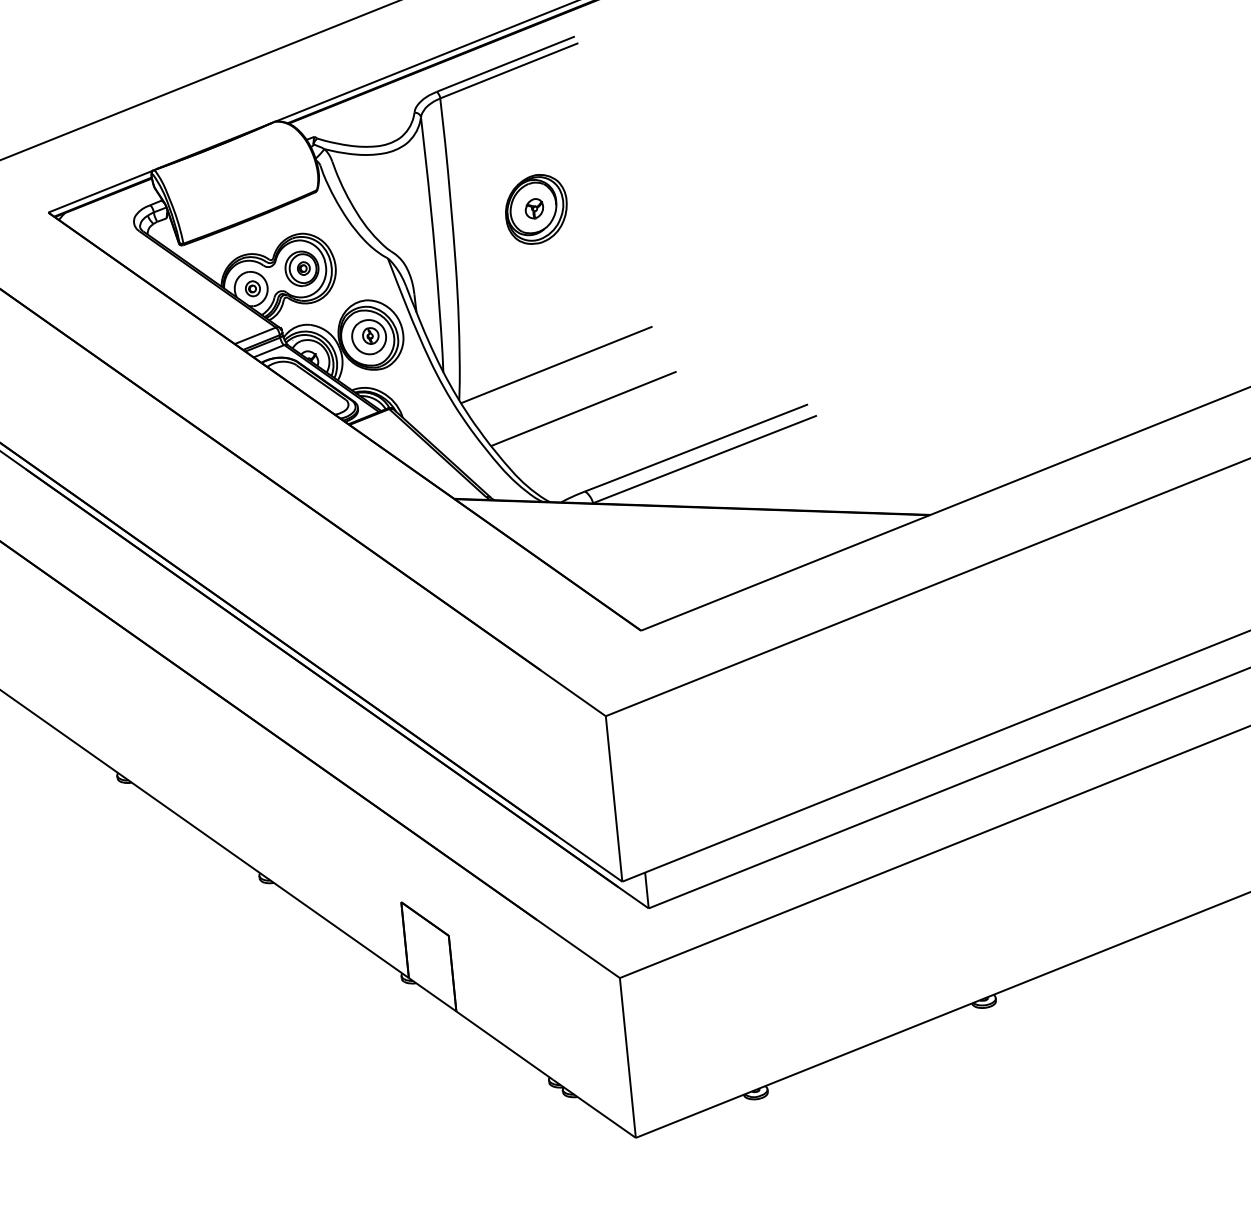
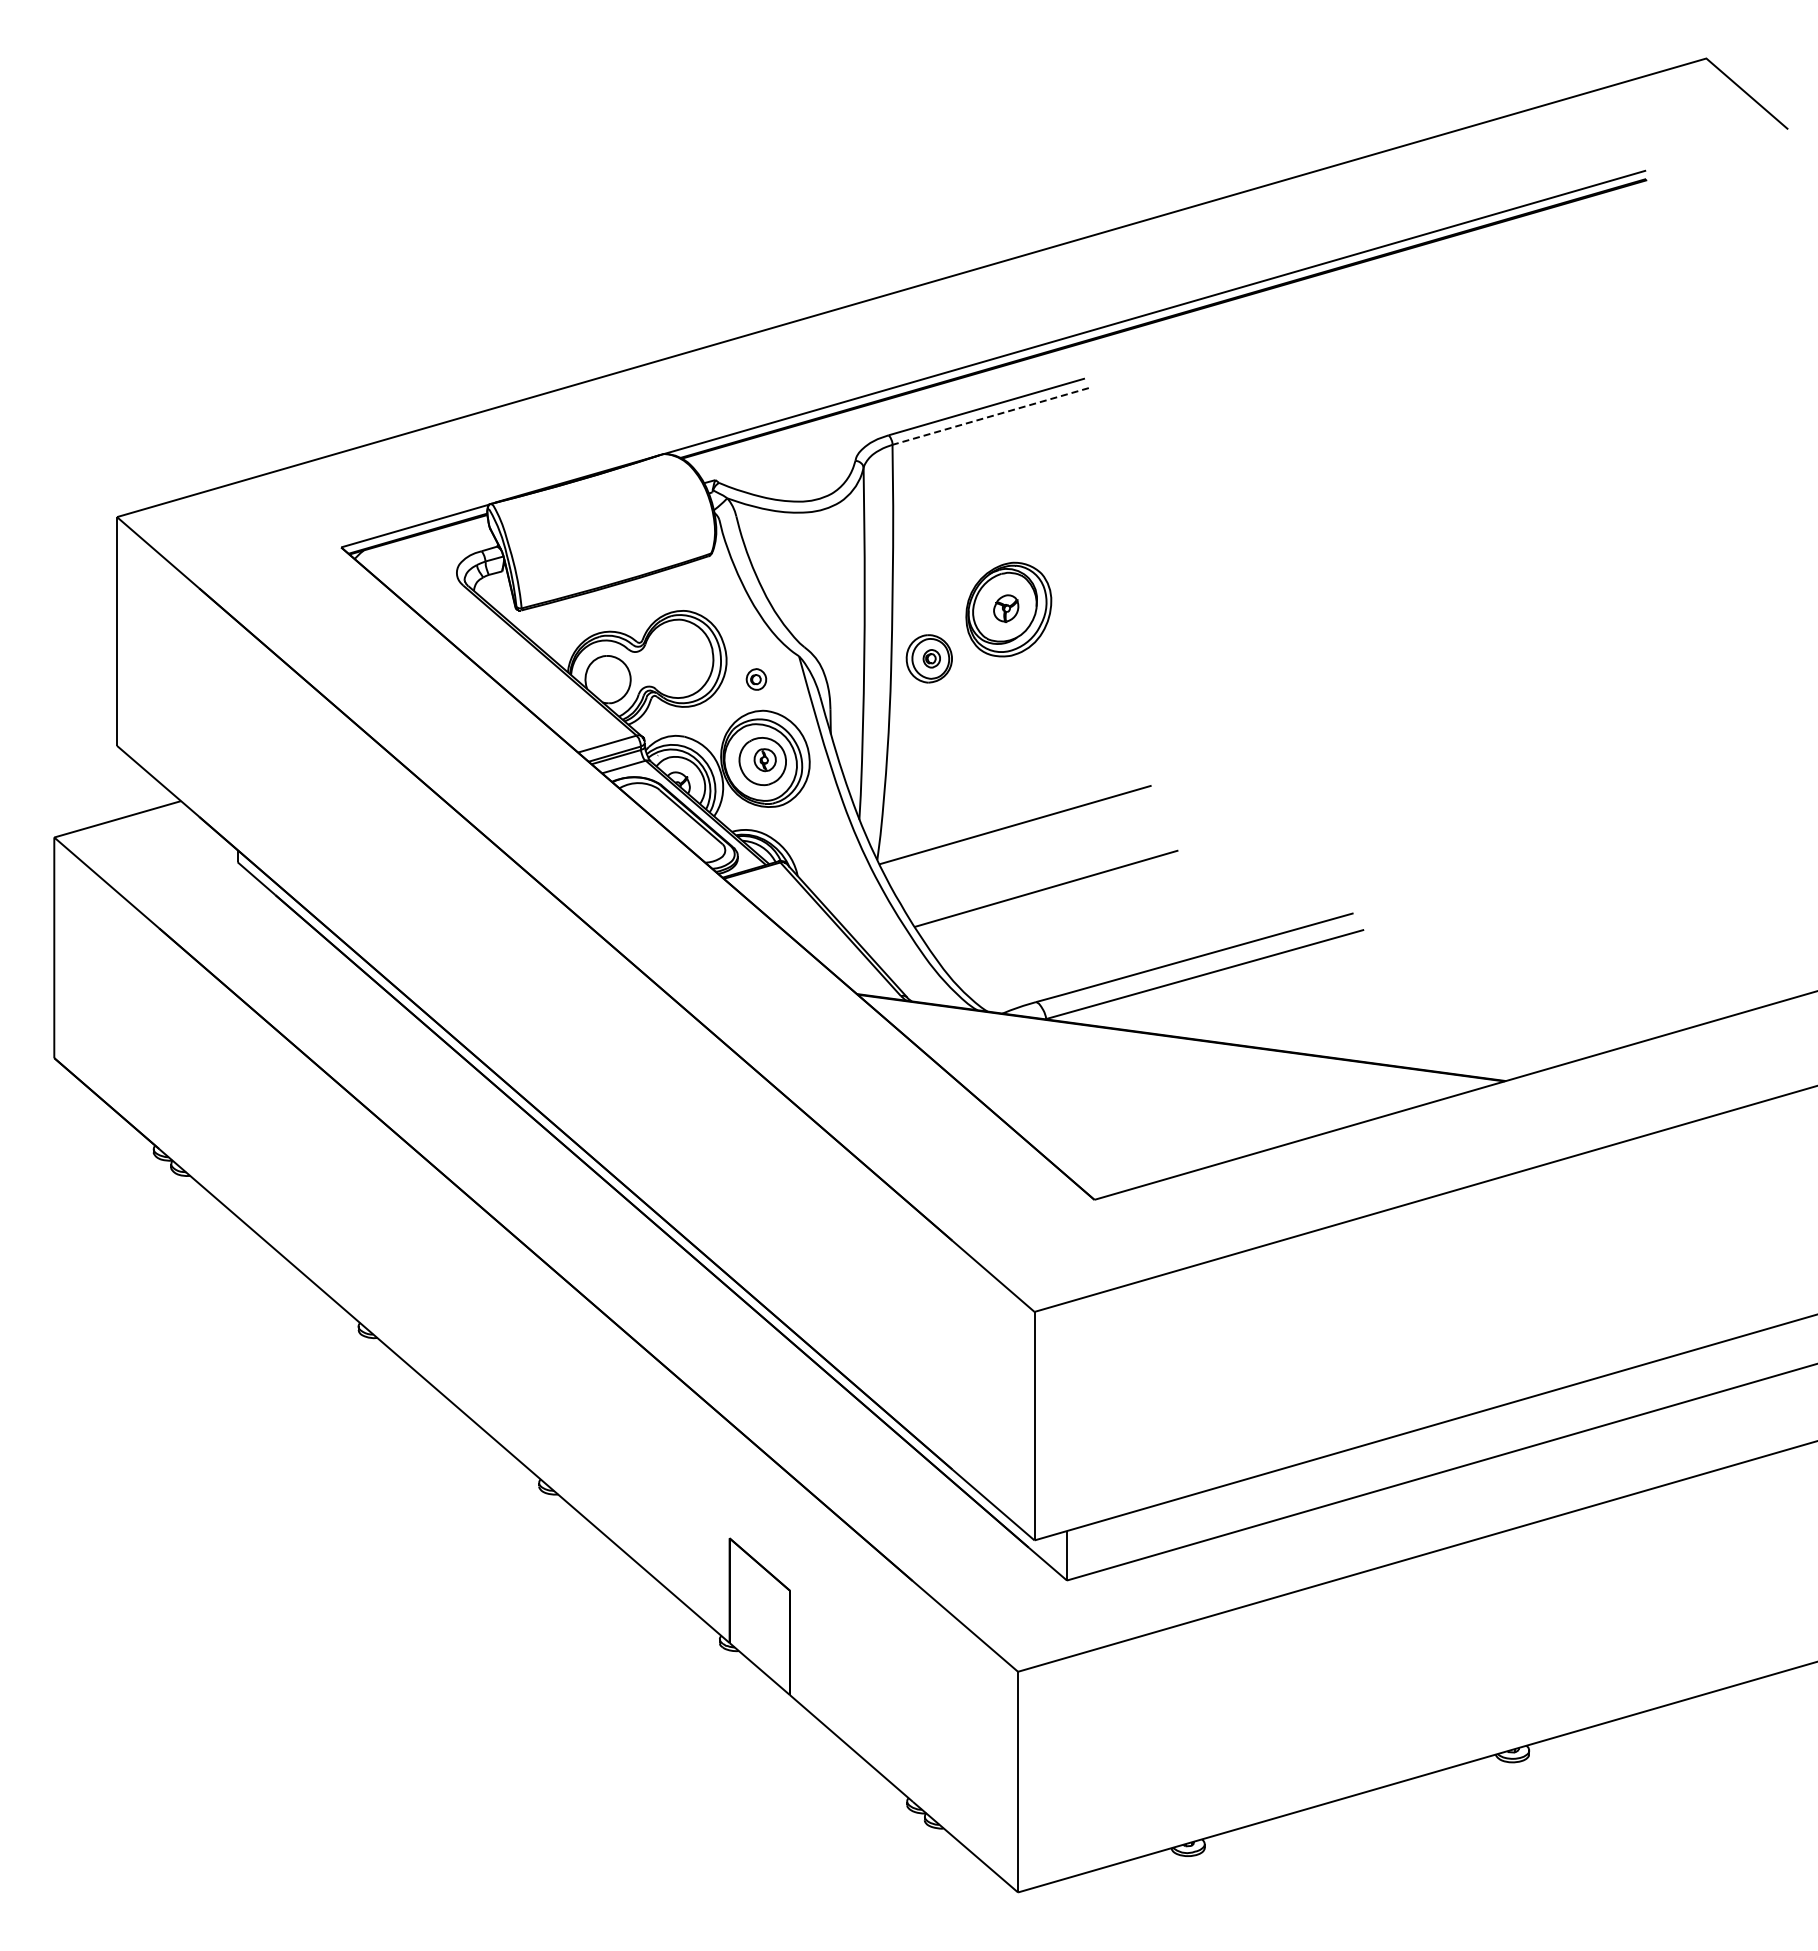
line: (509, 70) -> (990, 416), solid -> dashed
part: (301, 268) -> (928, 658), moved
part: (252, 288) -> (756, 679), moved

